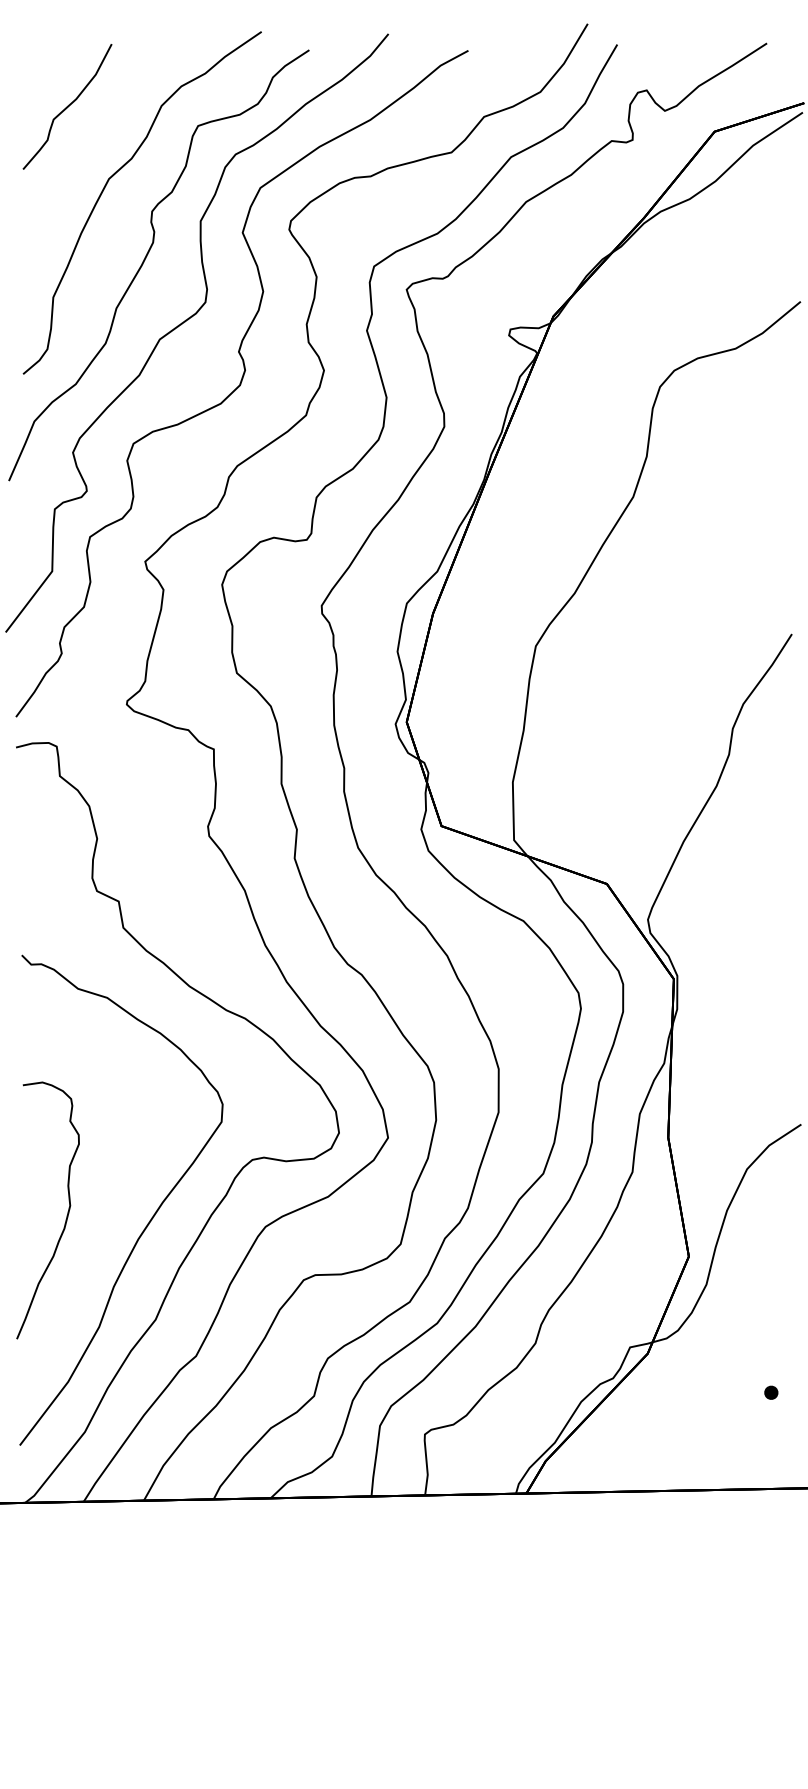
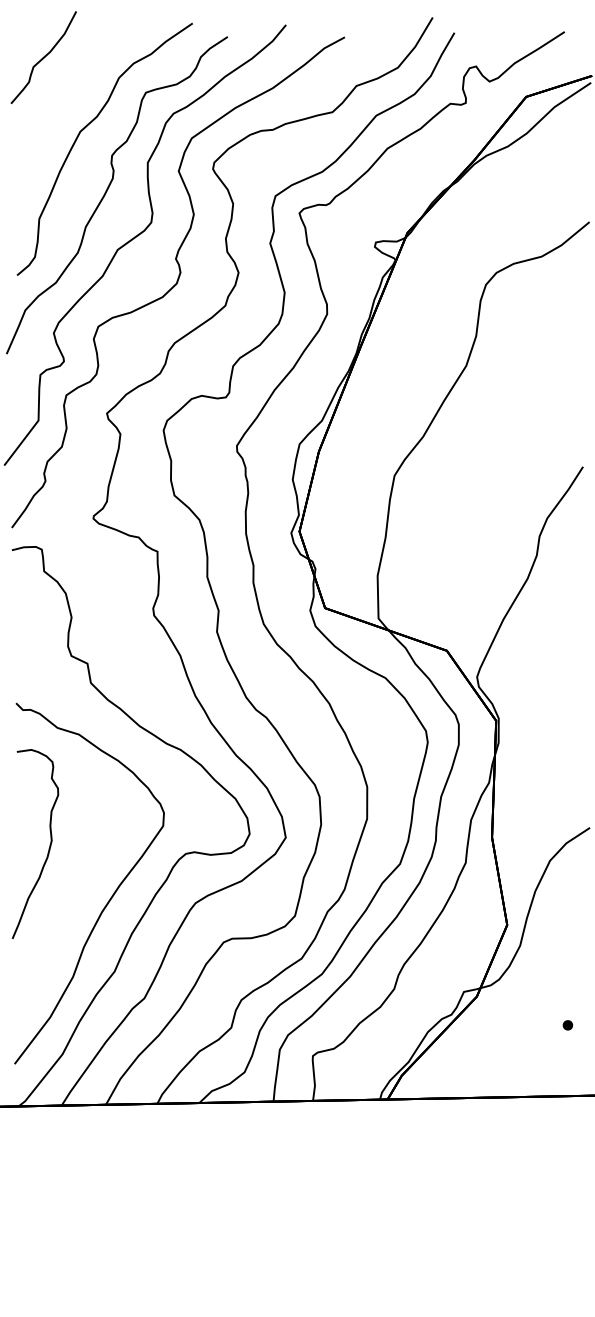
curve: (67, 106) -> (43, 57), moved
curve: (65, 1216) -> (48, 848), moved

